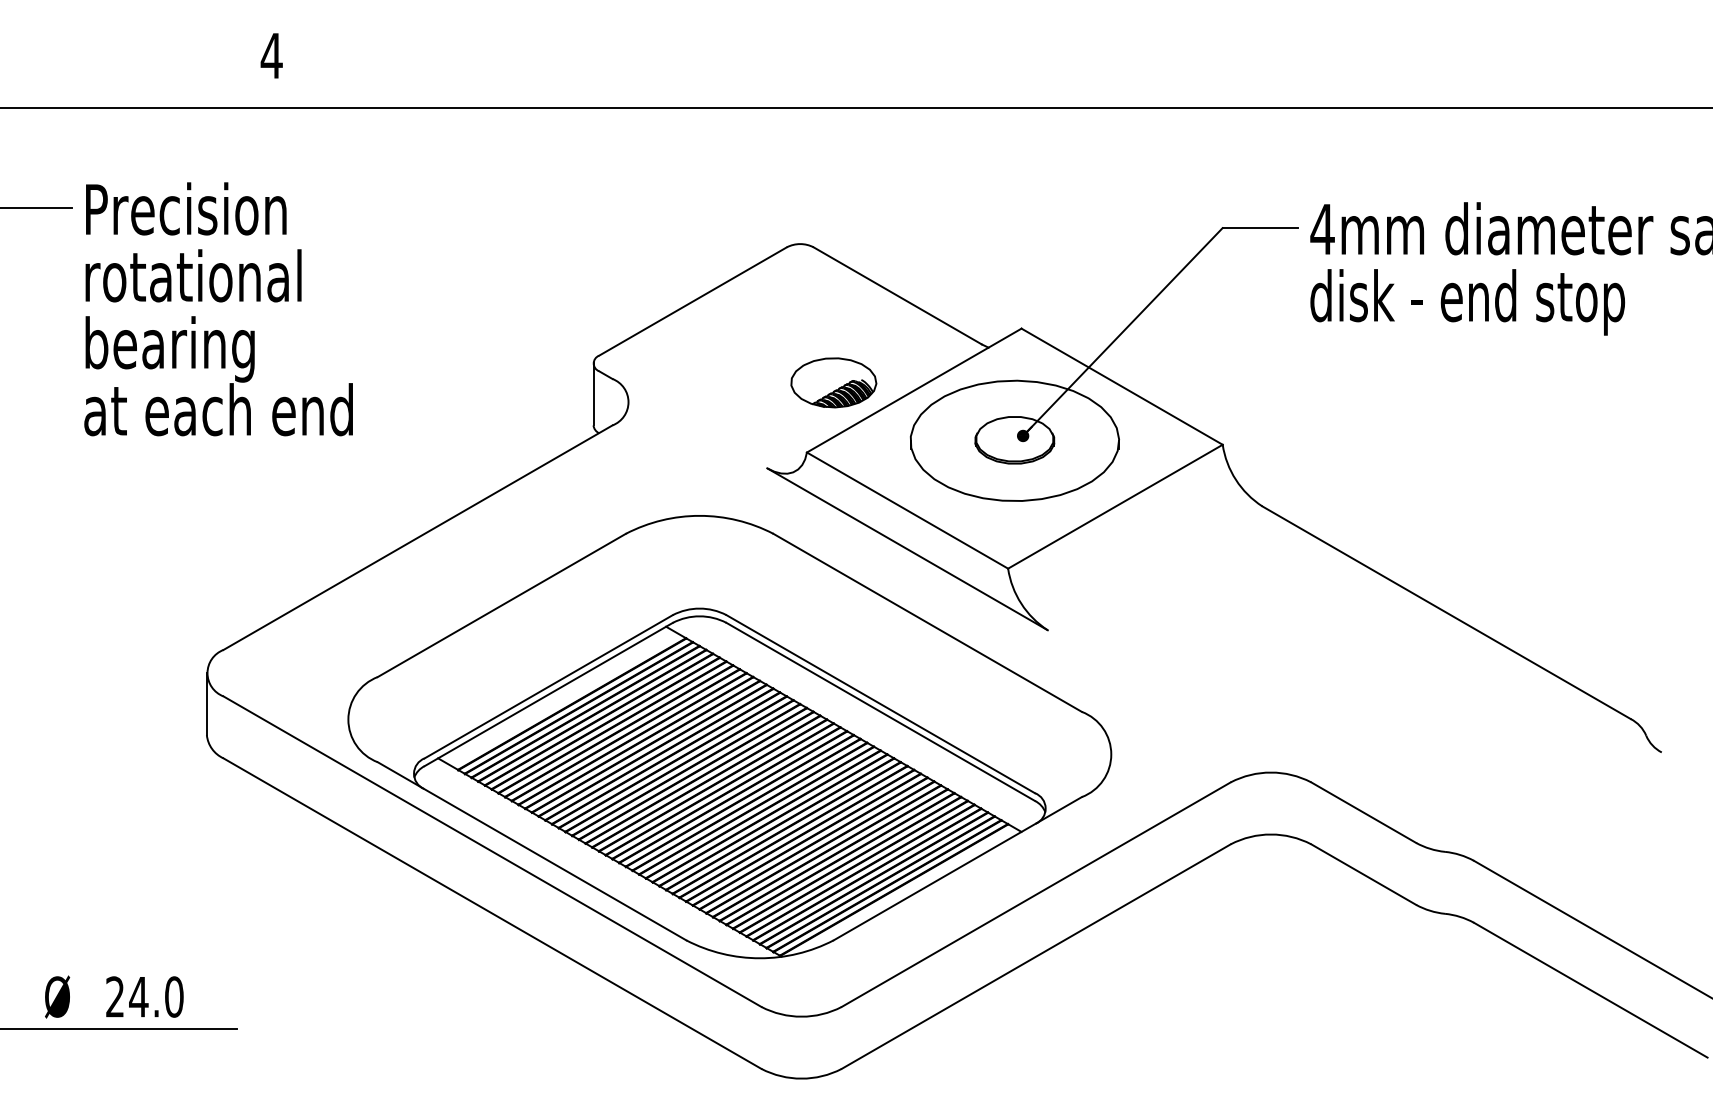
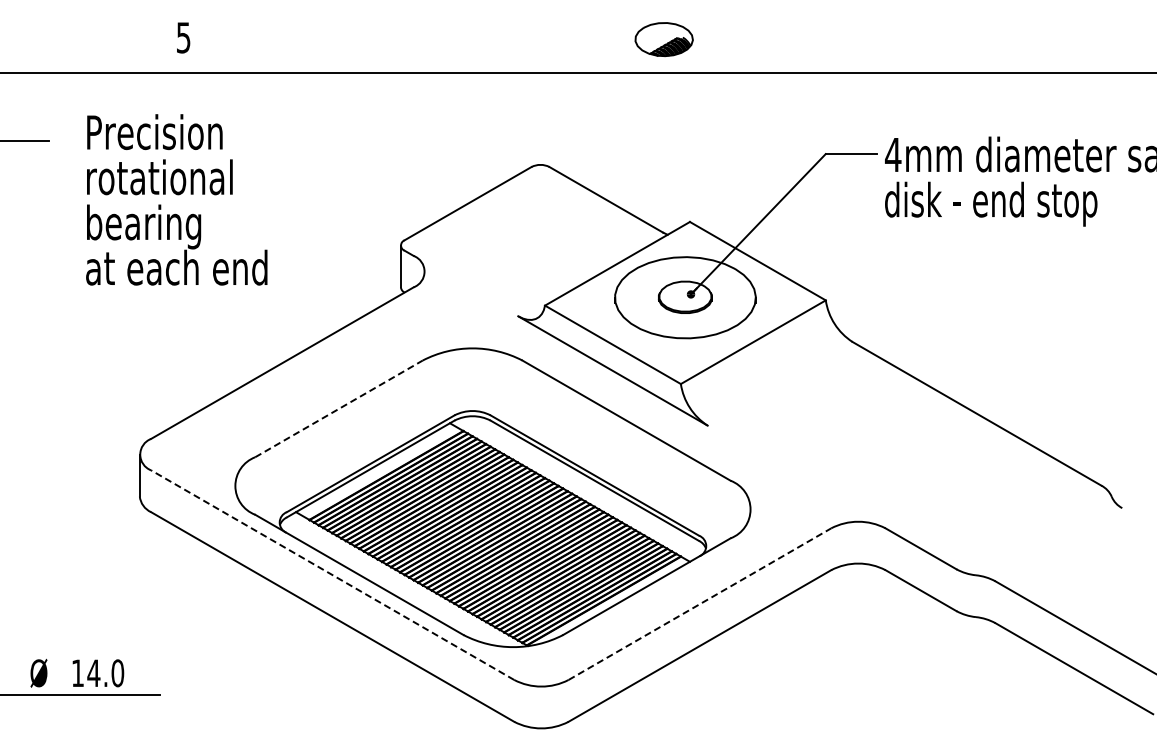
text: (271, 55) -> (183, 37), 4 -> 5
text: (218, 308) -> (176, 199), moved
part: (832, 382) -> (663, 39), moved
line: (502, 604) -> (339, 408), solid -> dashed
line: (492, 852) -> (332, 575), solid -> dashed
line: (1035, 895) -> (699, 604), solid -> dashed
text: (114, 995) -> (77, 672), 24.0 -> 14.0

